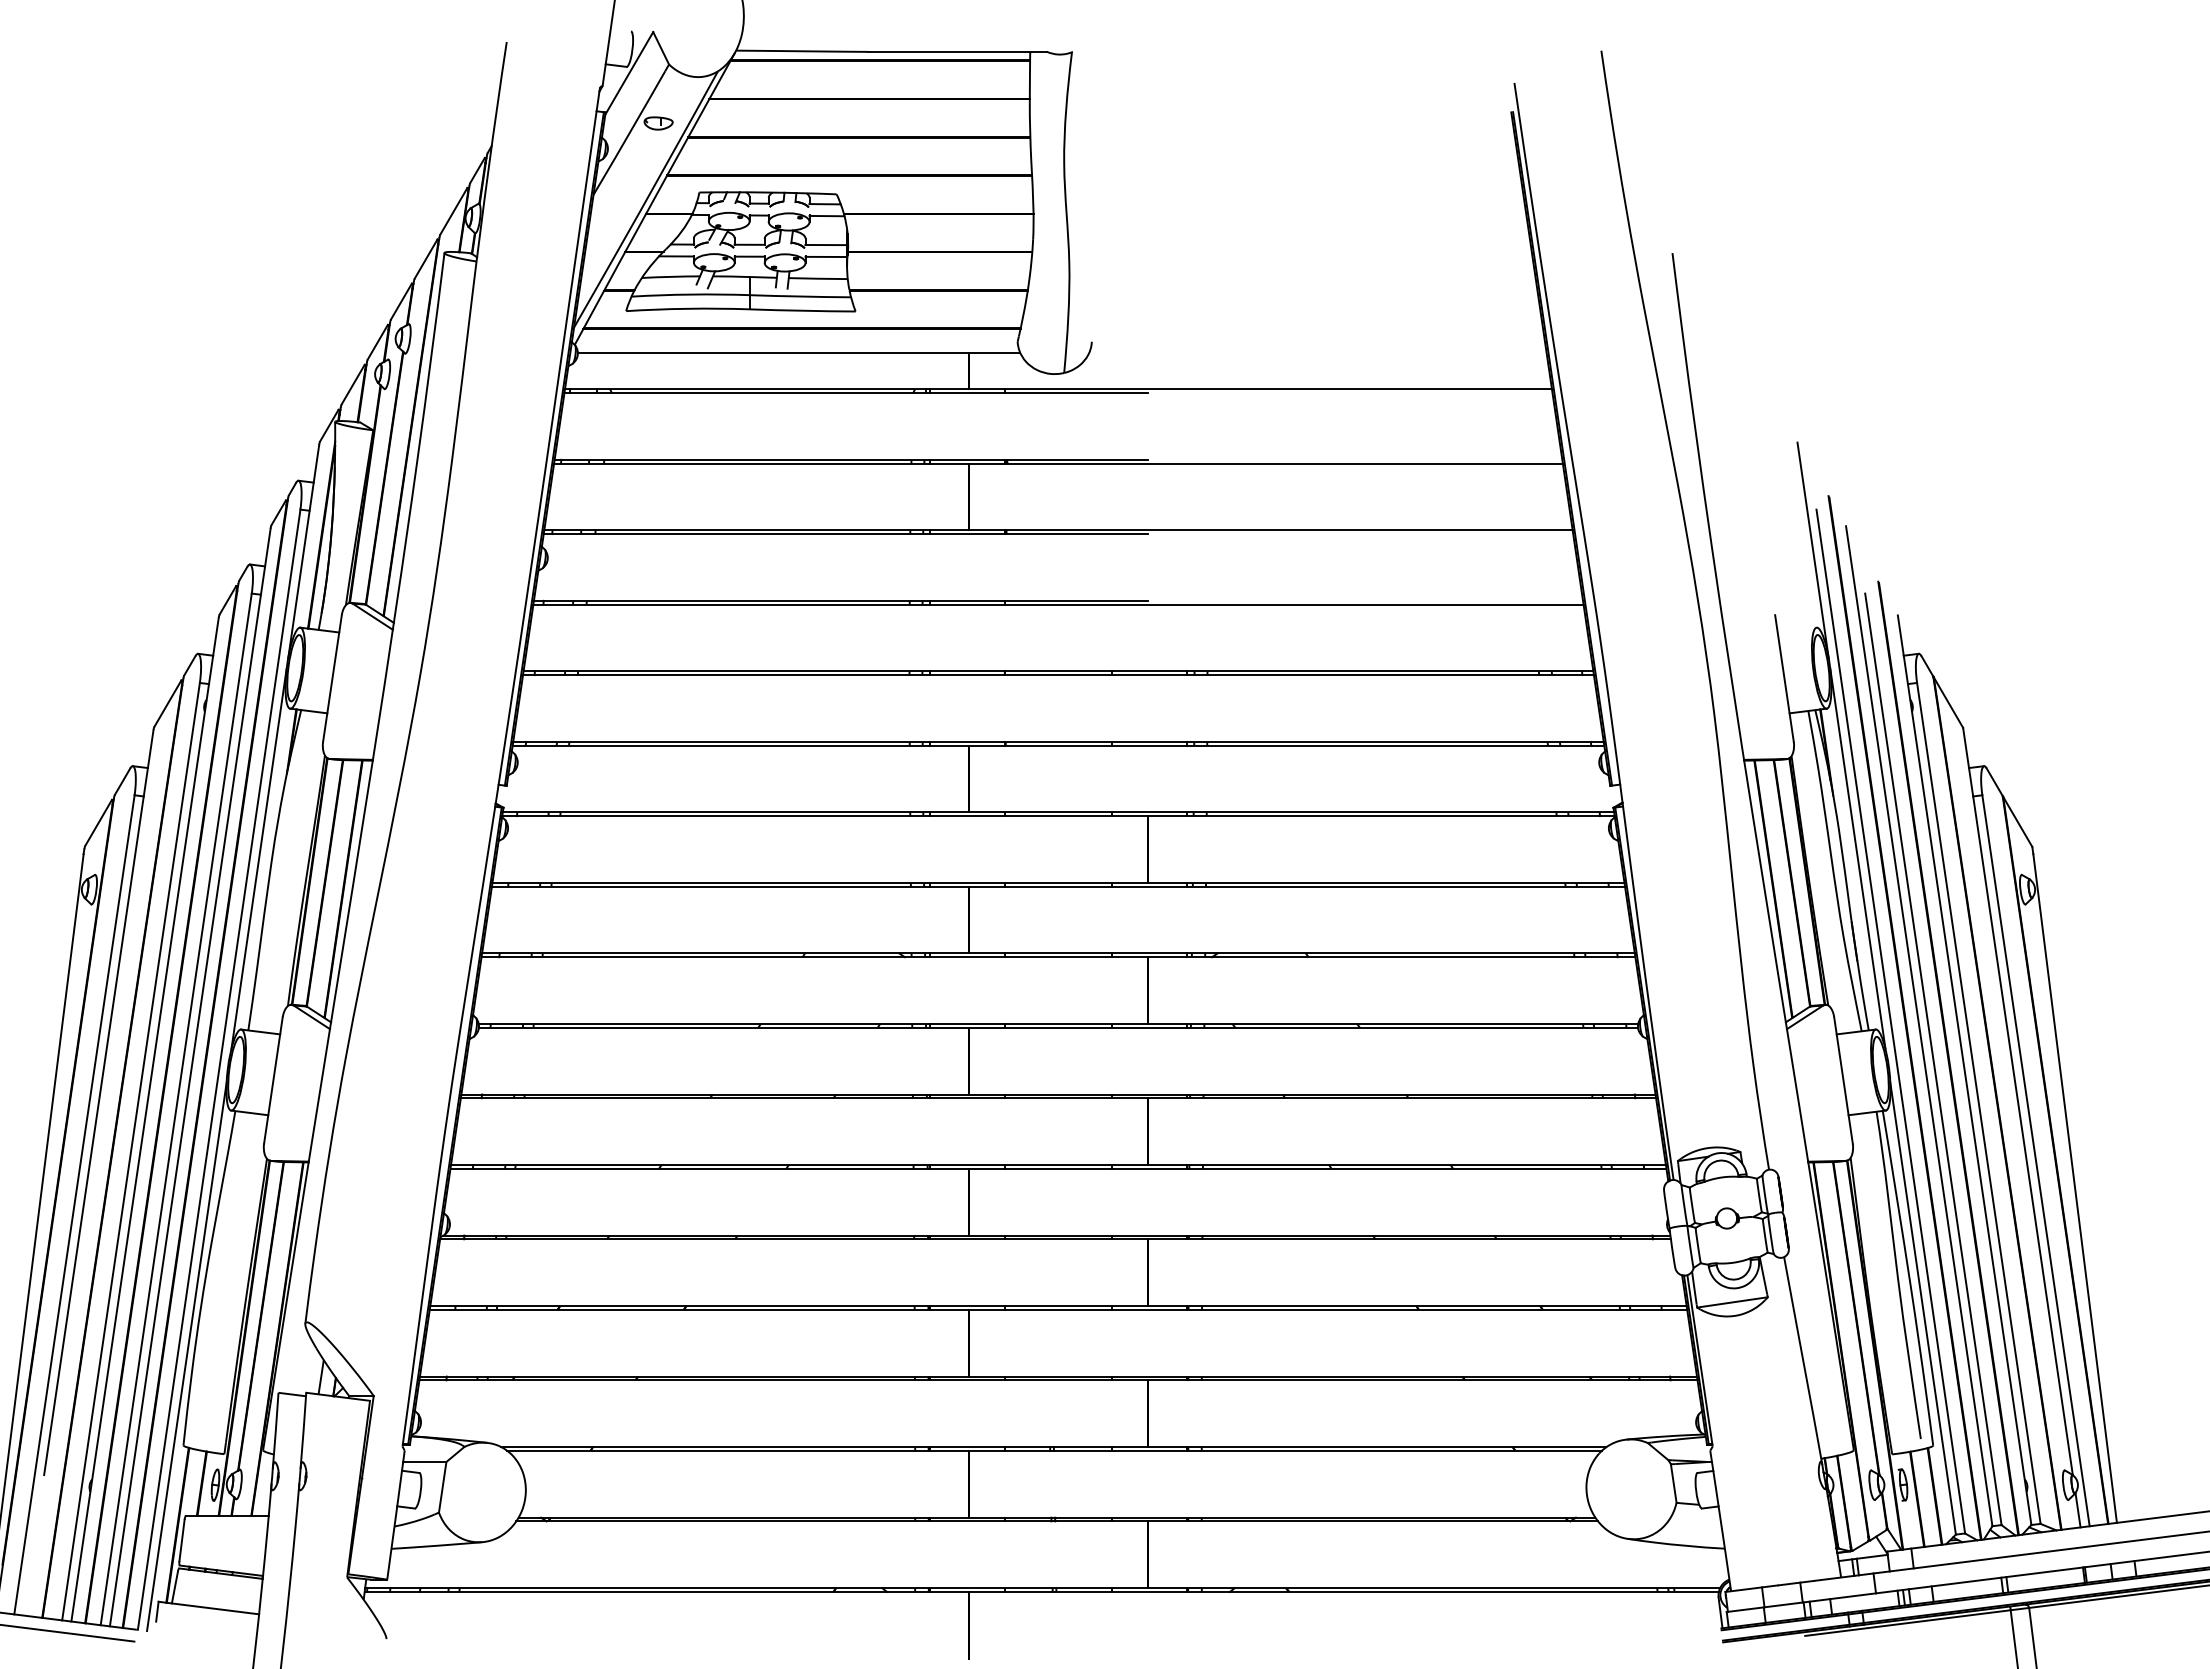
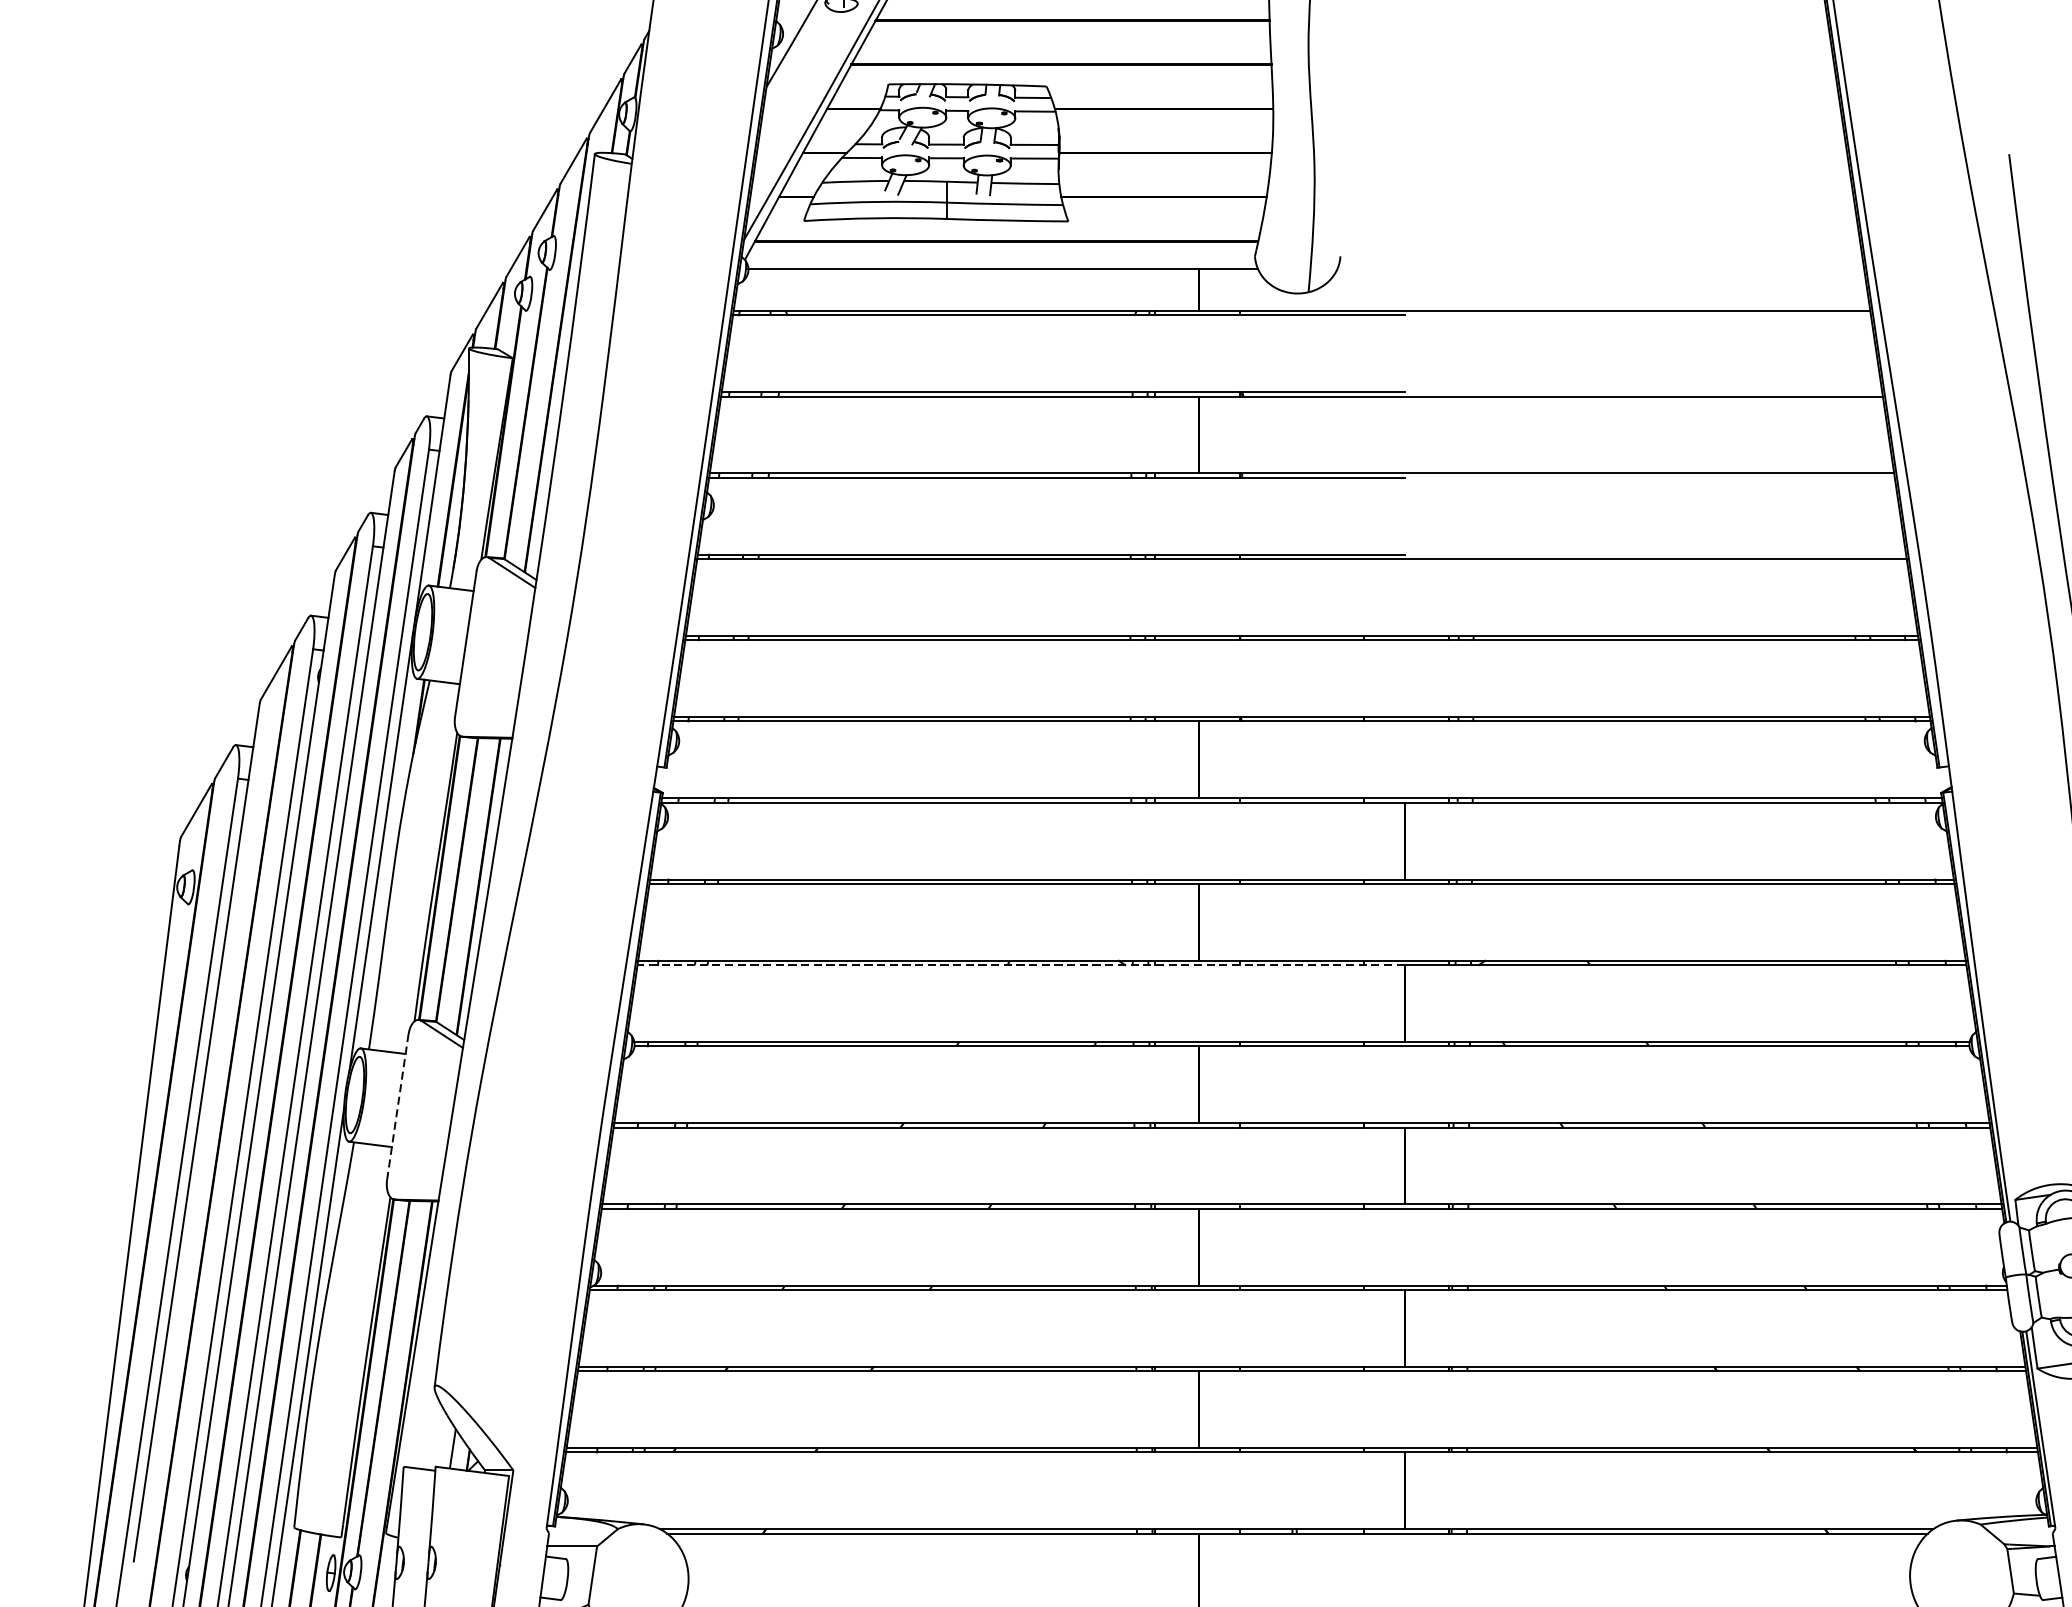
line: (814, 957) -> (1021, 965), solid -> dashed
line: (273, 1080) -> (397, 1107), solid -> dashed

